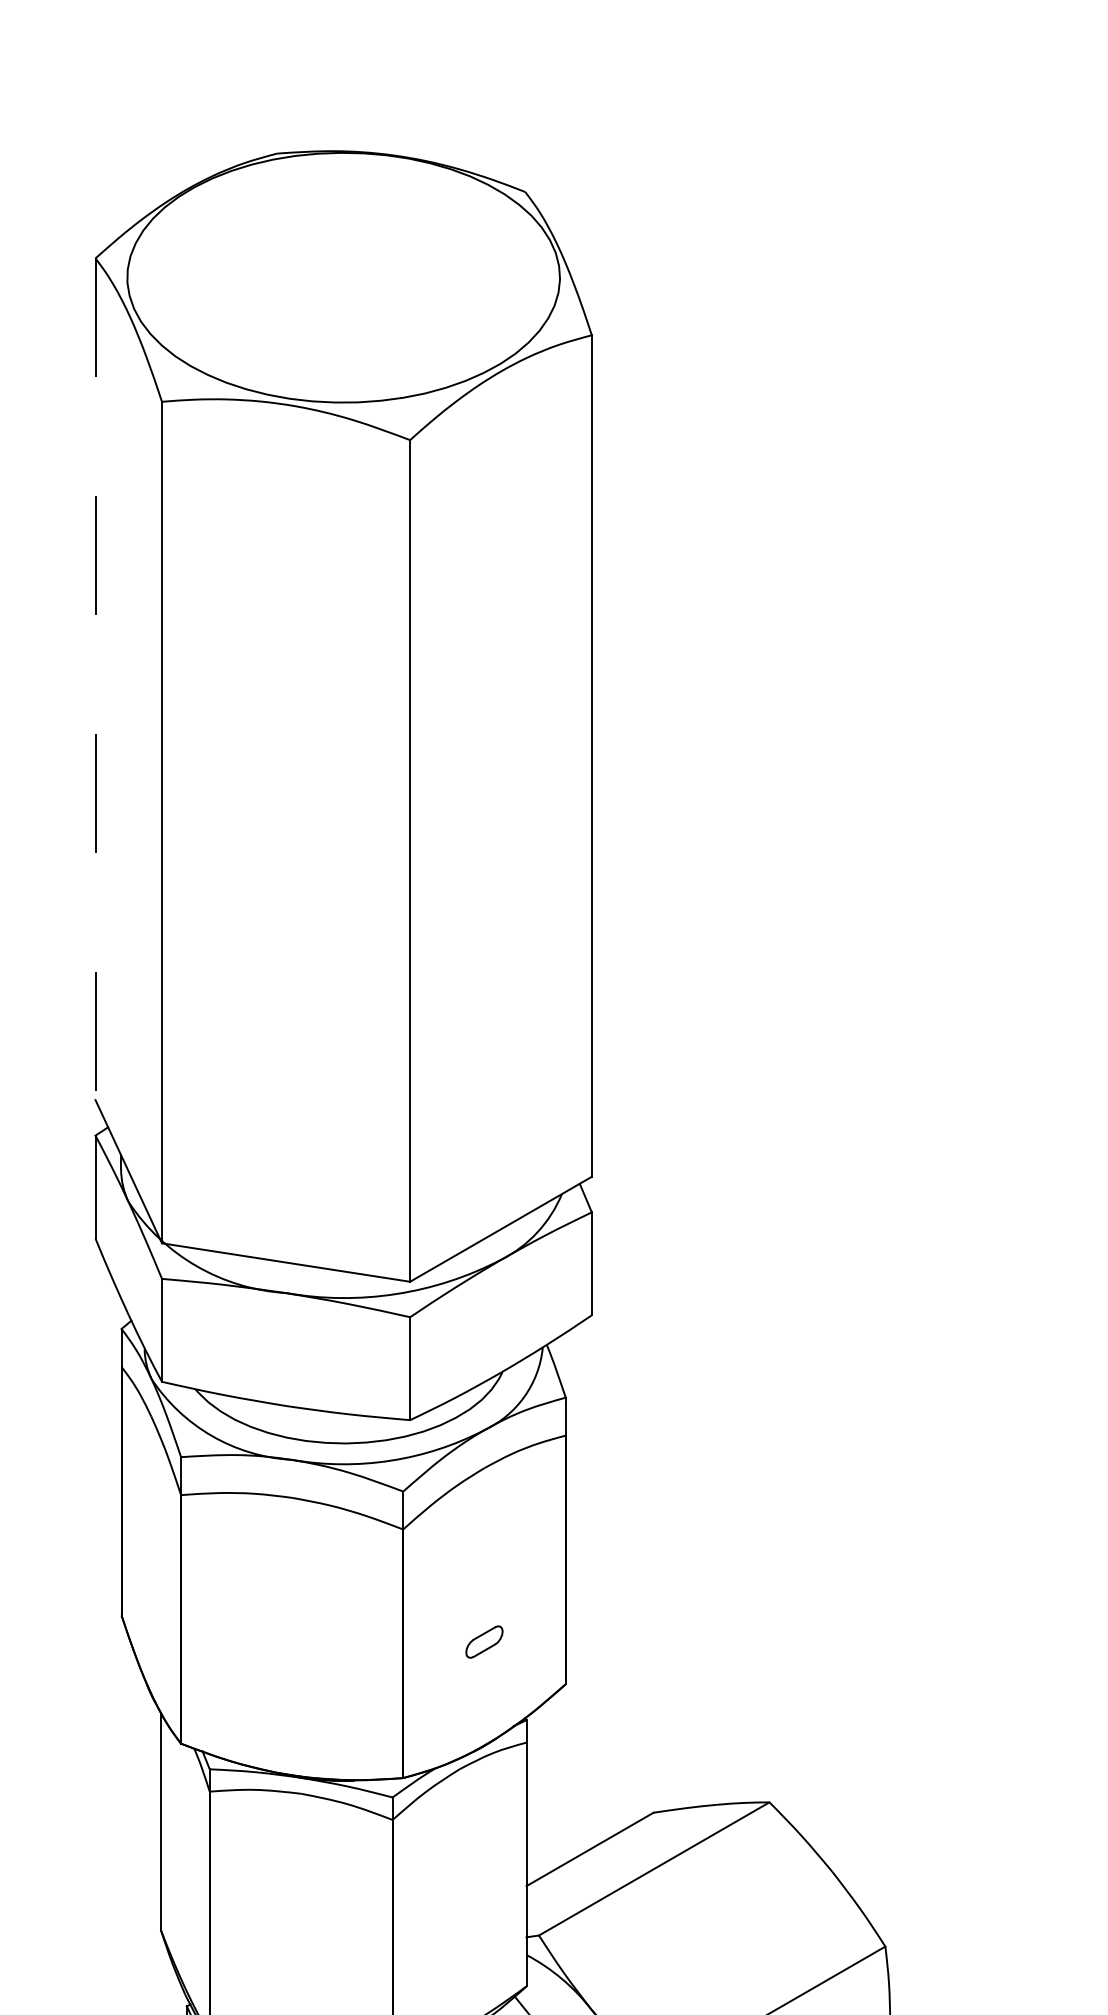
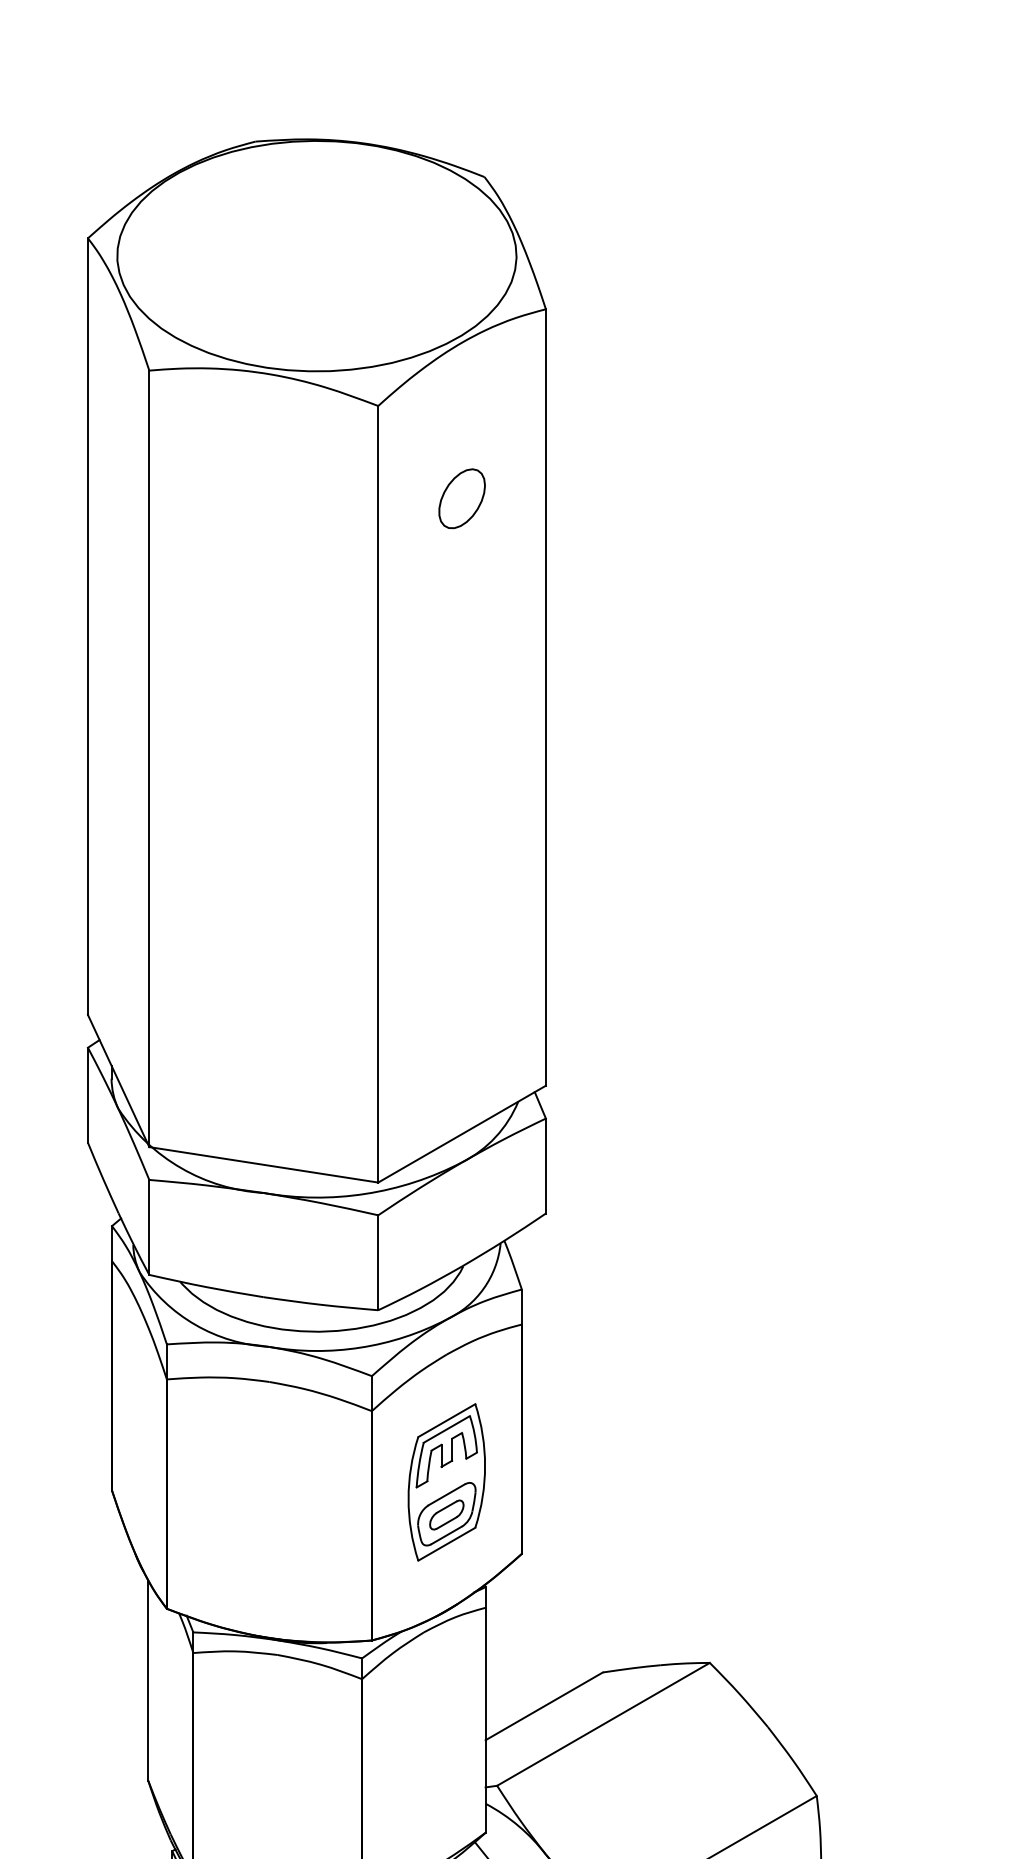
part: (500, 540) -> (461, 498), added
line: (95, 679) -> (87, 626), dashed -> solid
part: (484, 1606) -> (446, 1482), added

